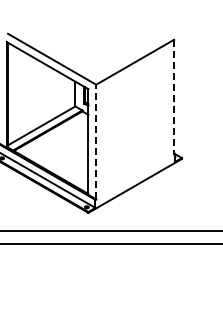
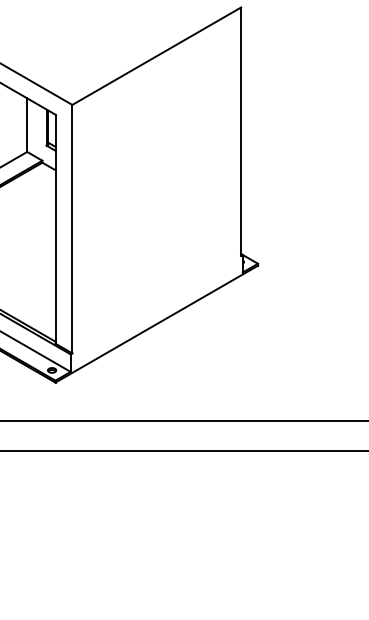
line: (174, 97) -> (241, 132), dashed -> solid
line: (96, 141) -> (72, 227), dashed -> solid

